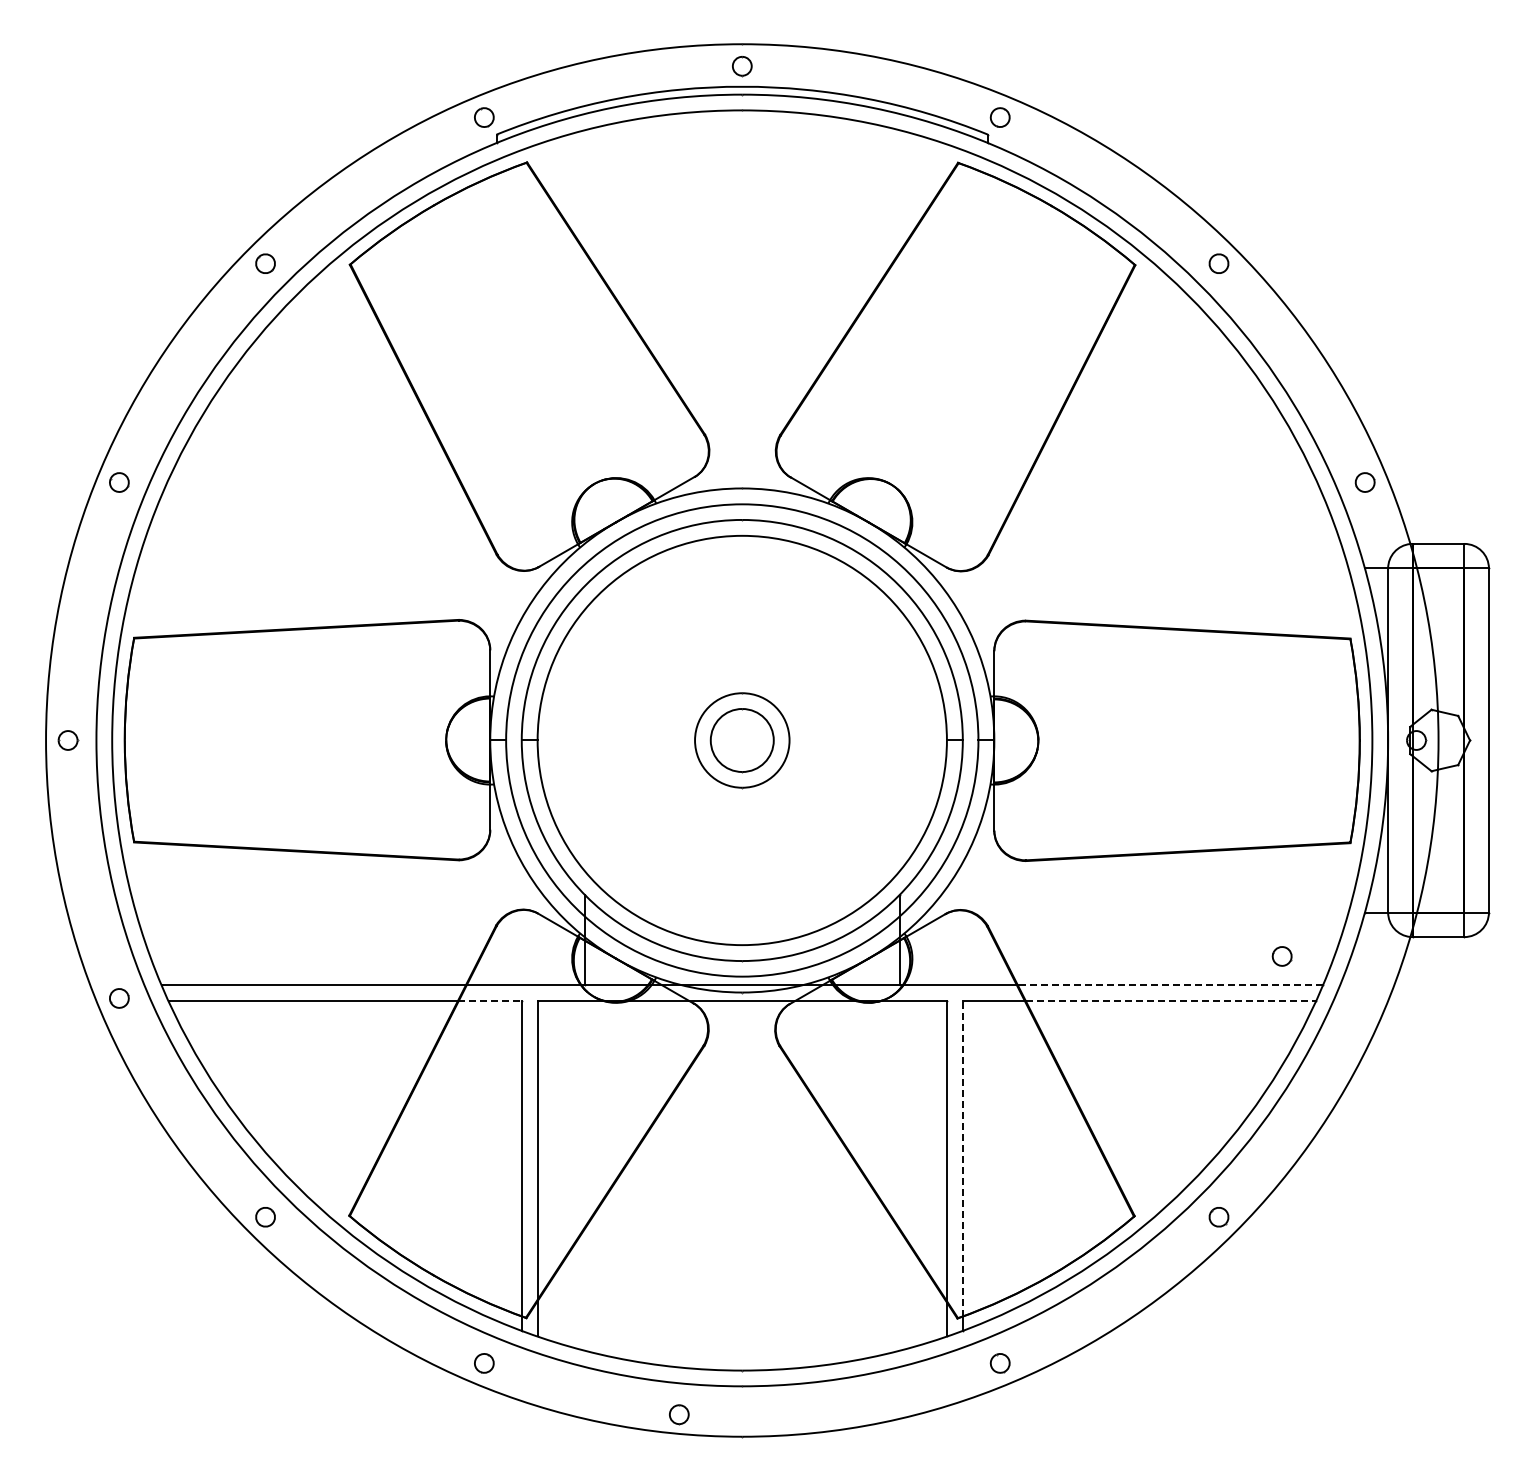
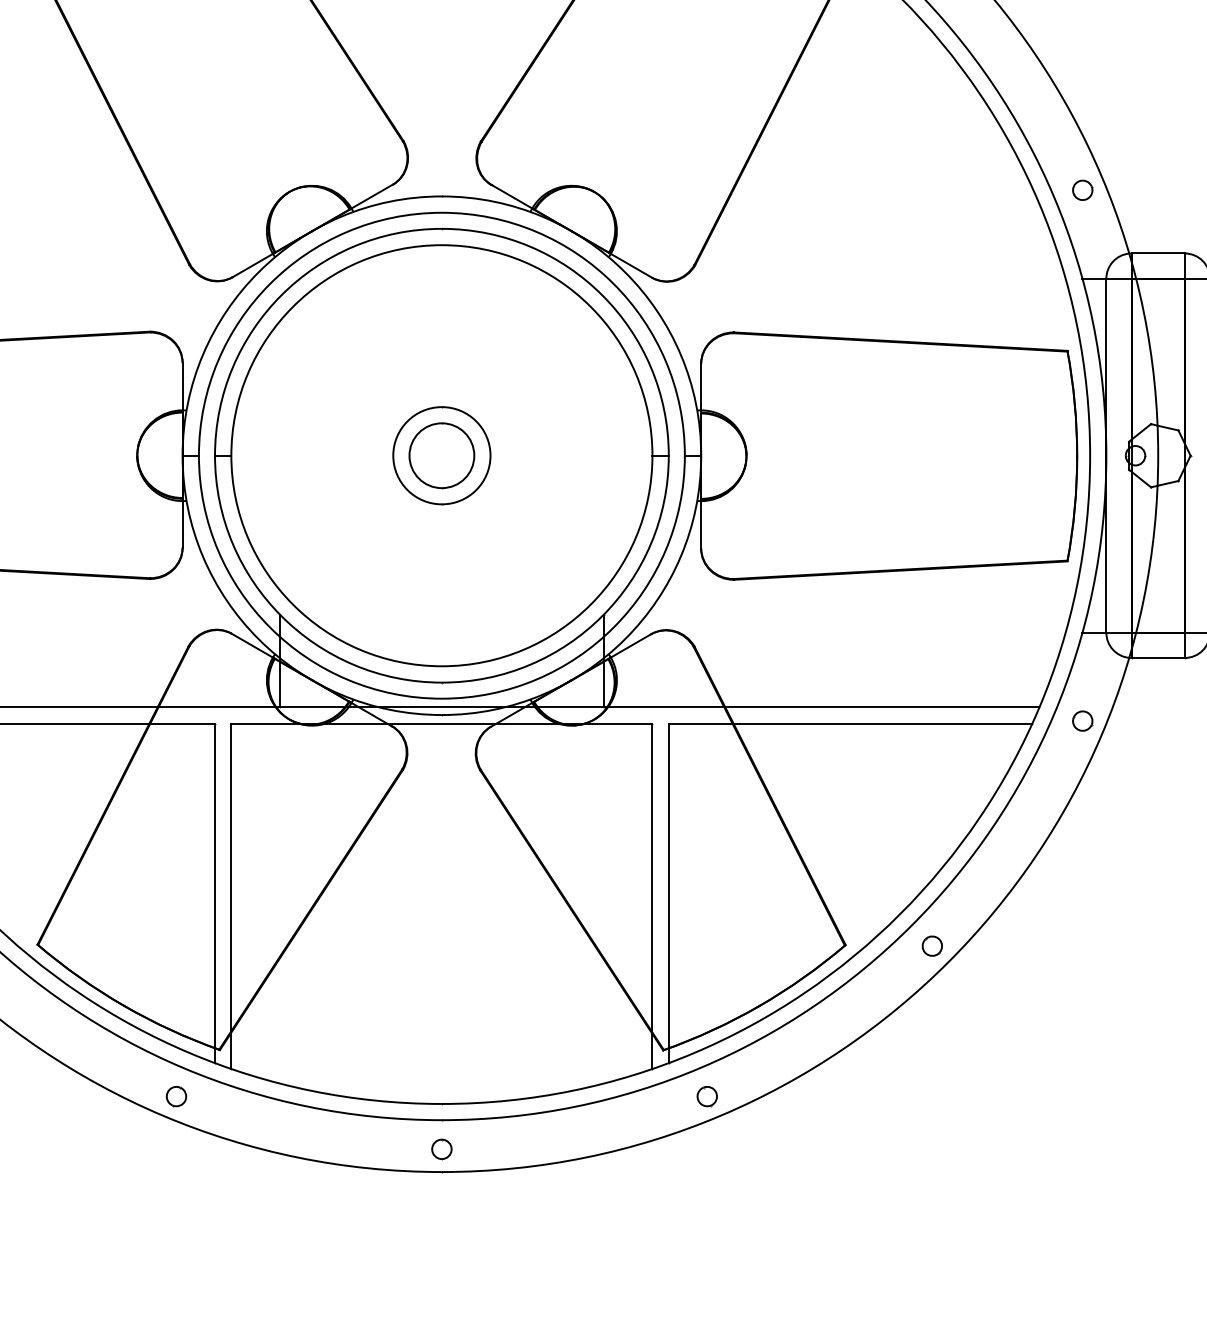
part: (1281, 956) -> (1082, 721), moved
line: (1170, 984) -> (882, 706), dashed -> solid
line: (489, 1000) -> (181, 723), dashed -> solid
line: (1171, 1000) -> (883, 723), dashed -> solid
line: (962, 1158) -> (668, 885), dashed -> solid
part: (679, 1414) -> (442, 1149), moved

